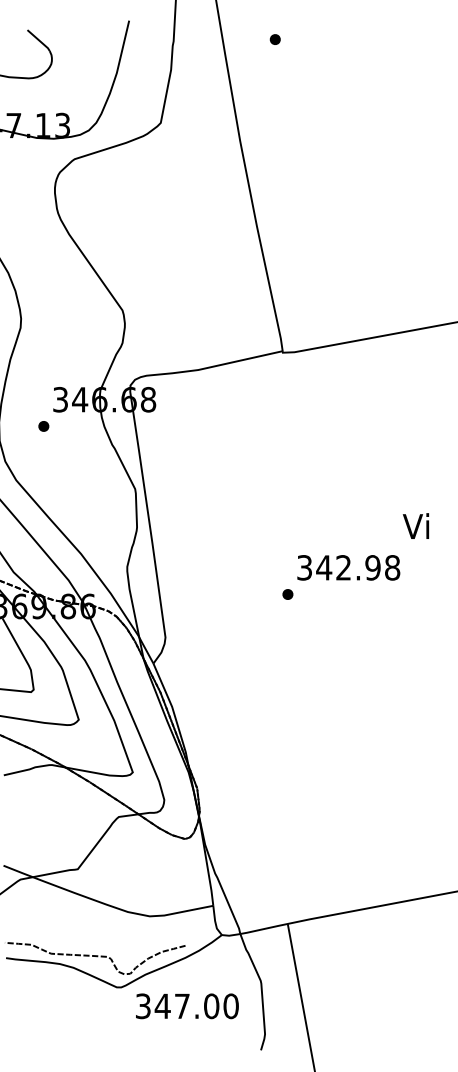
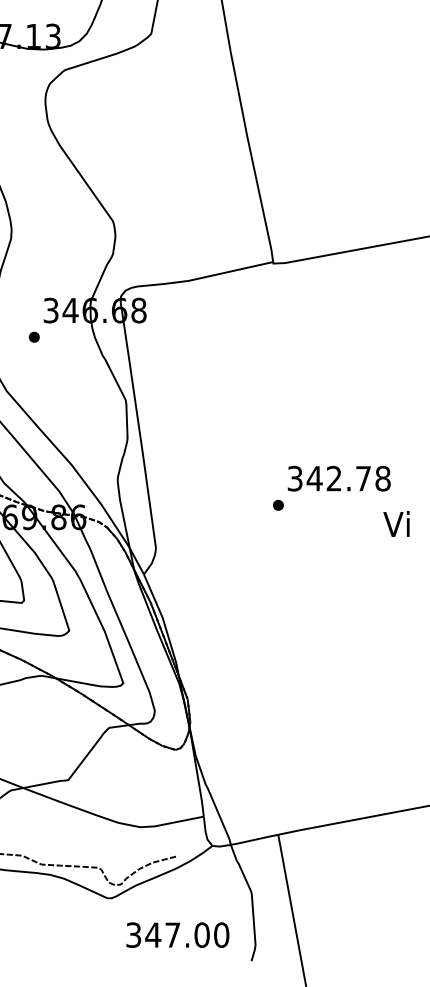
text: (415, 525) -> (396, 523), moved
text: (372, 567) -> (363, 478), 342.98 -> 342.78
text: (187, 1006) -> (178, 935), moved

